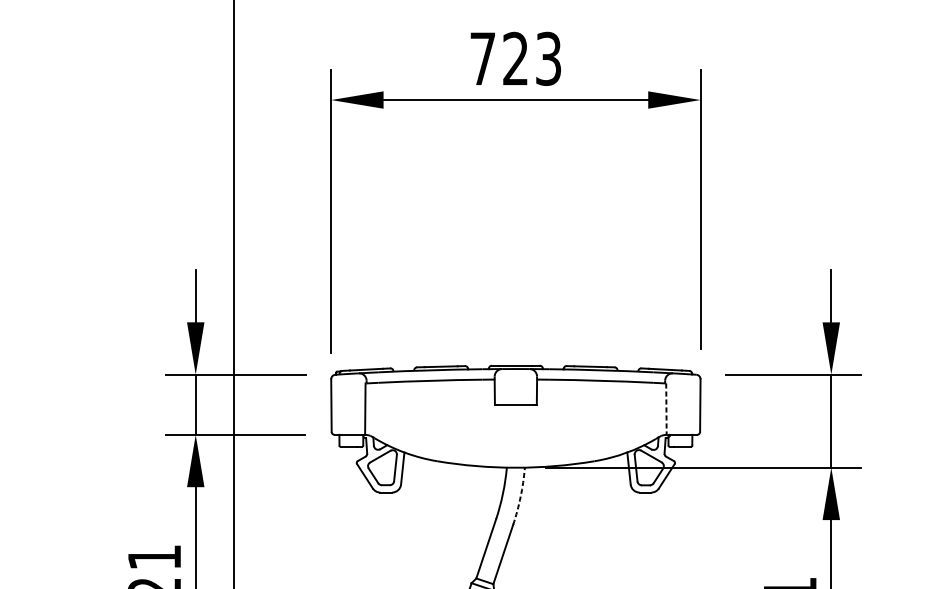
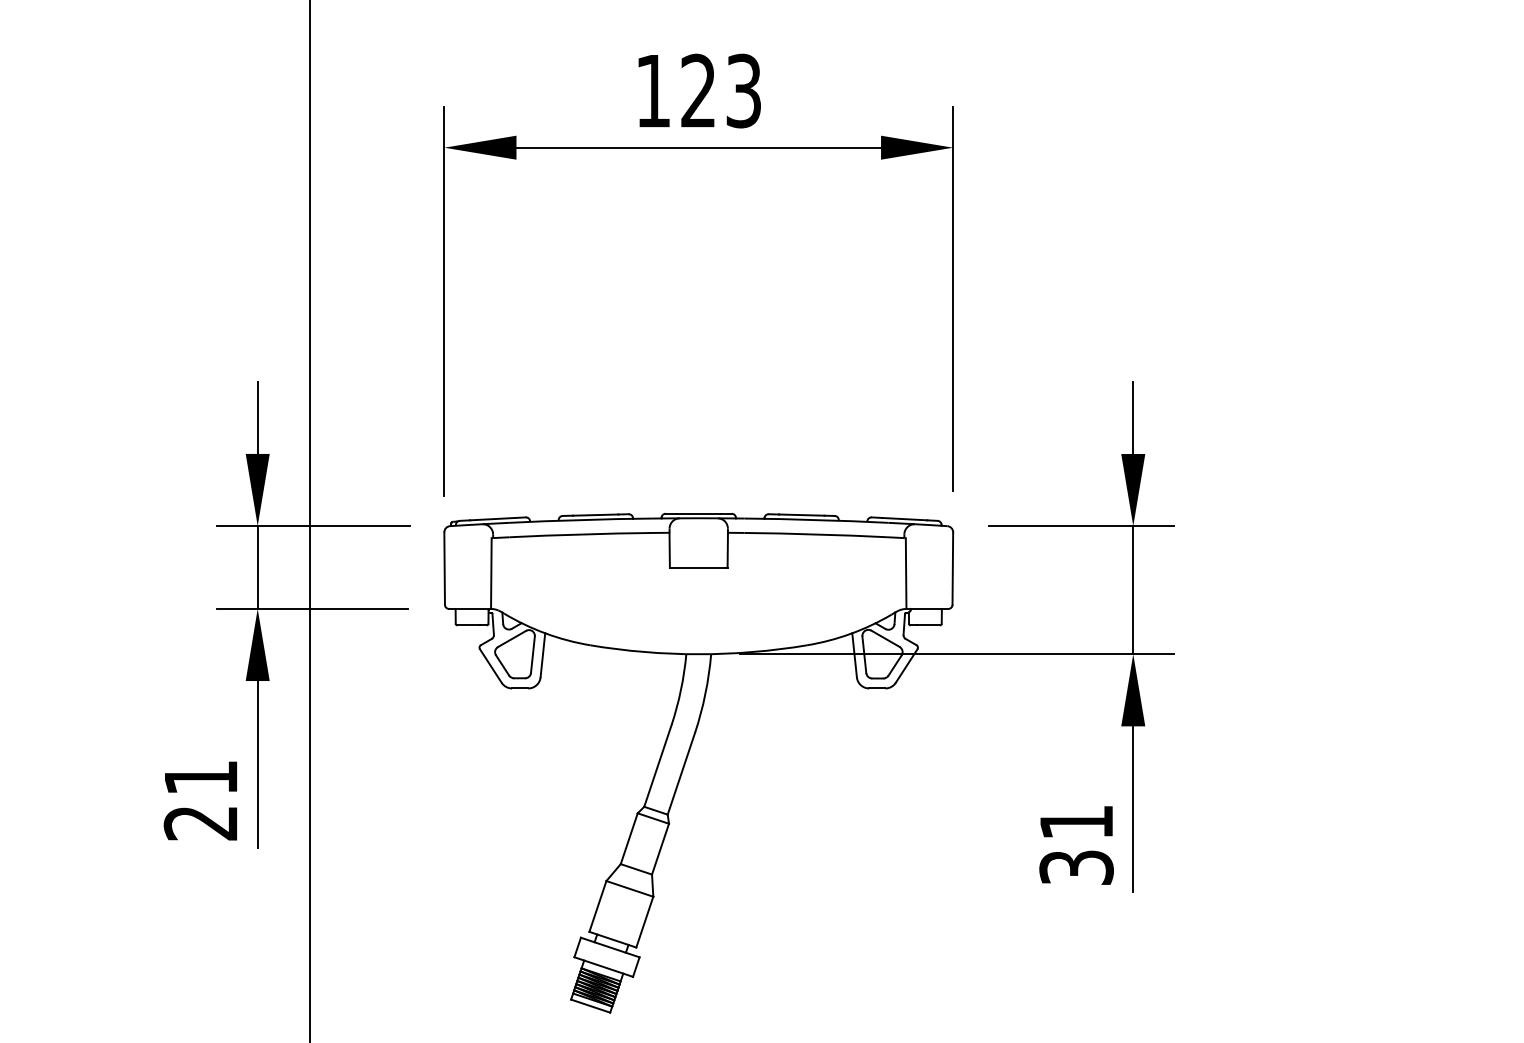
text: (482, 59) -> (652, 91), 723 -> 123
line: (666, 409) -> (906, 574), dashed -> solid
arc: (520, 496) -> (705, 693), dashed -> solid

